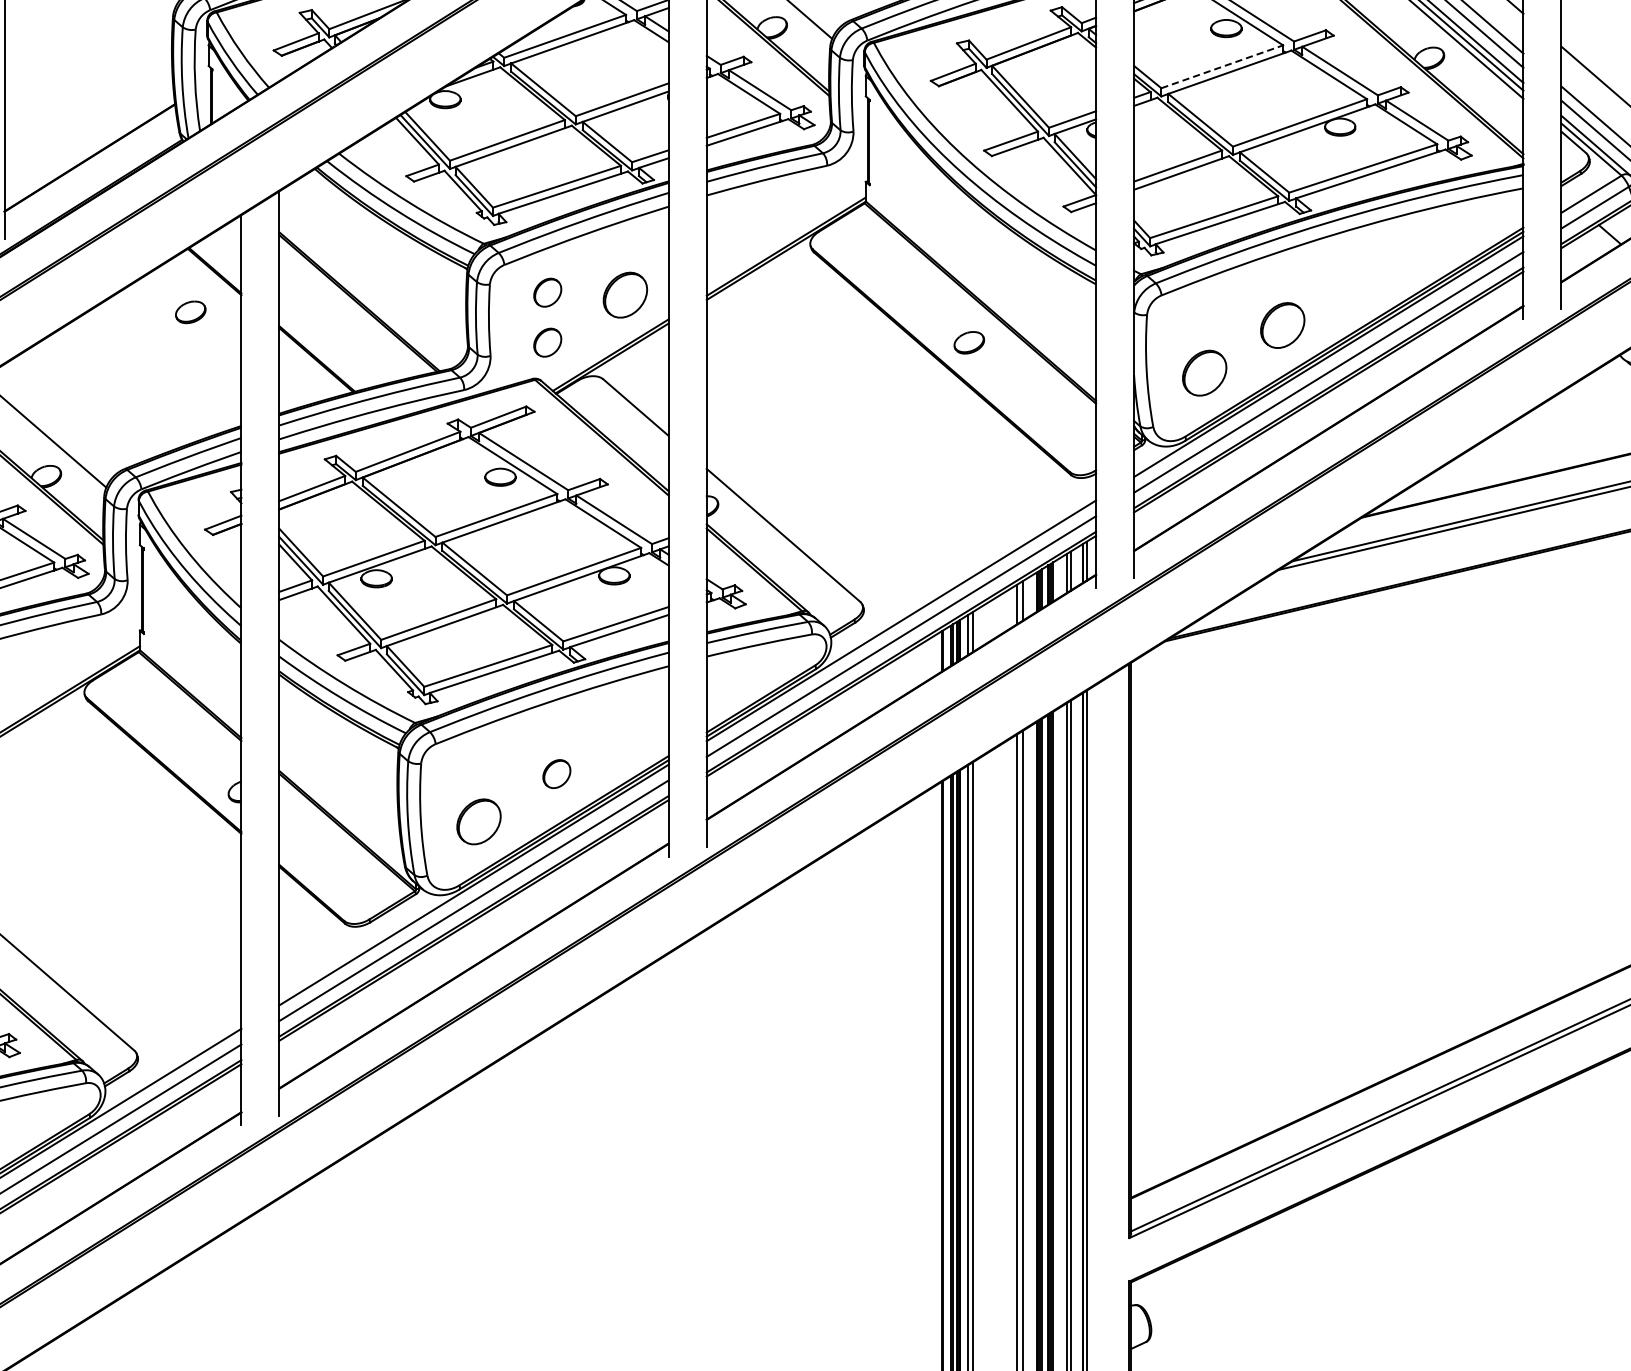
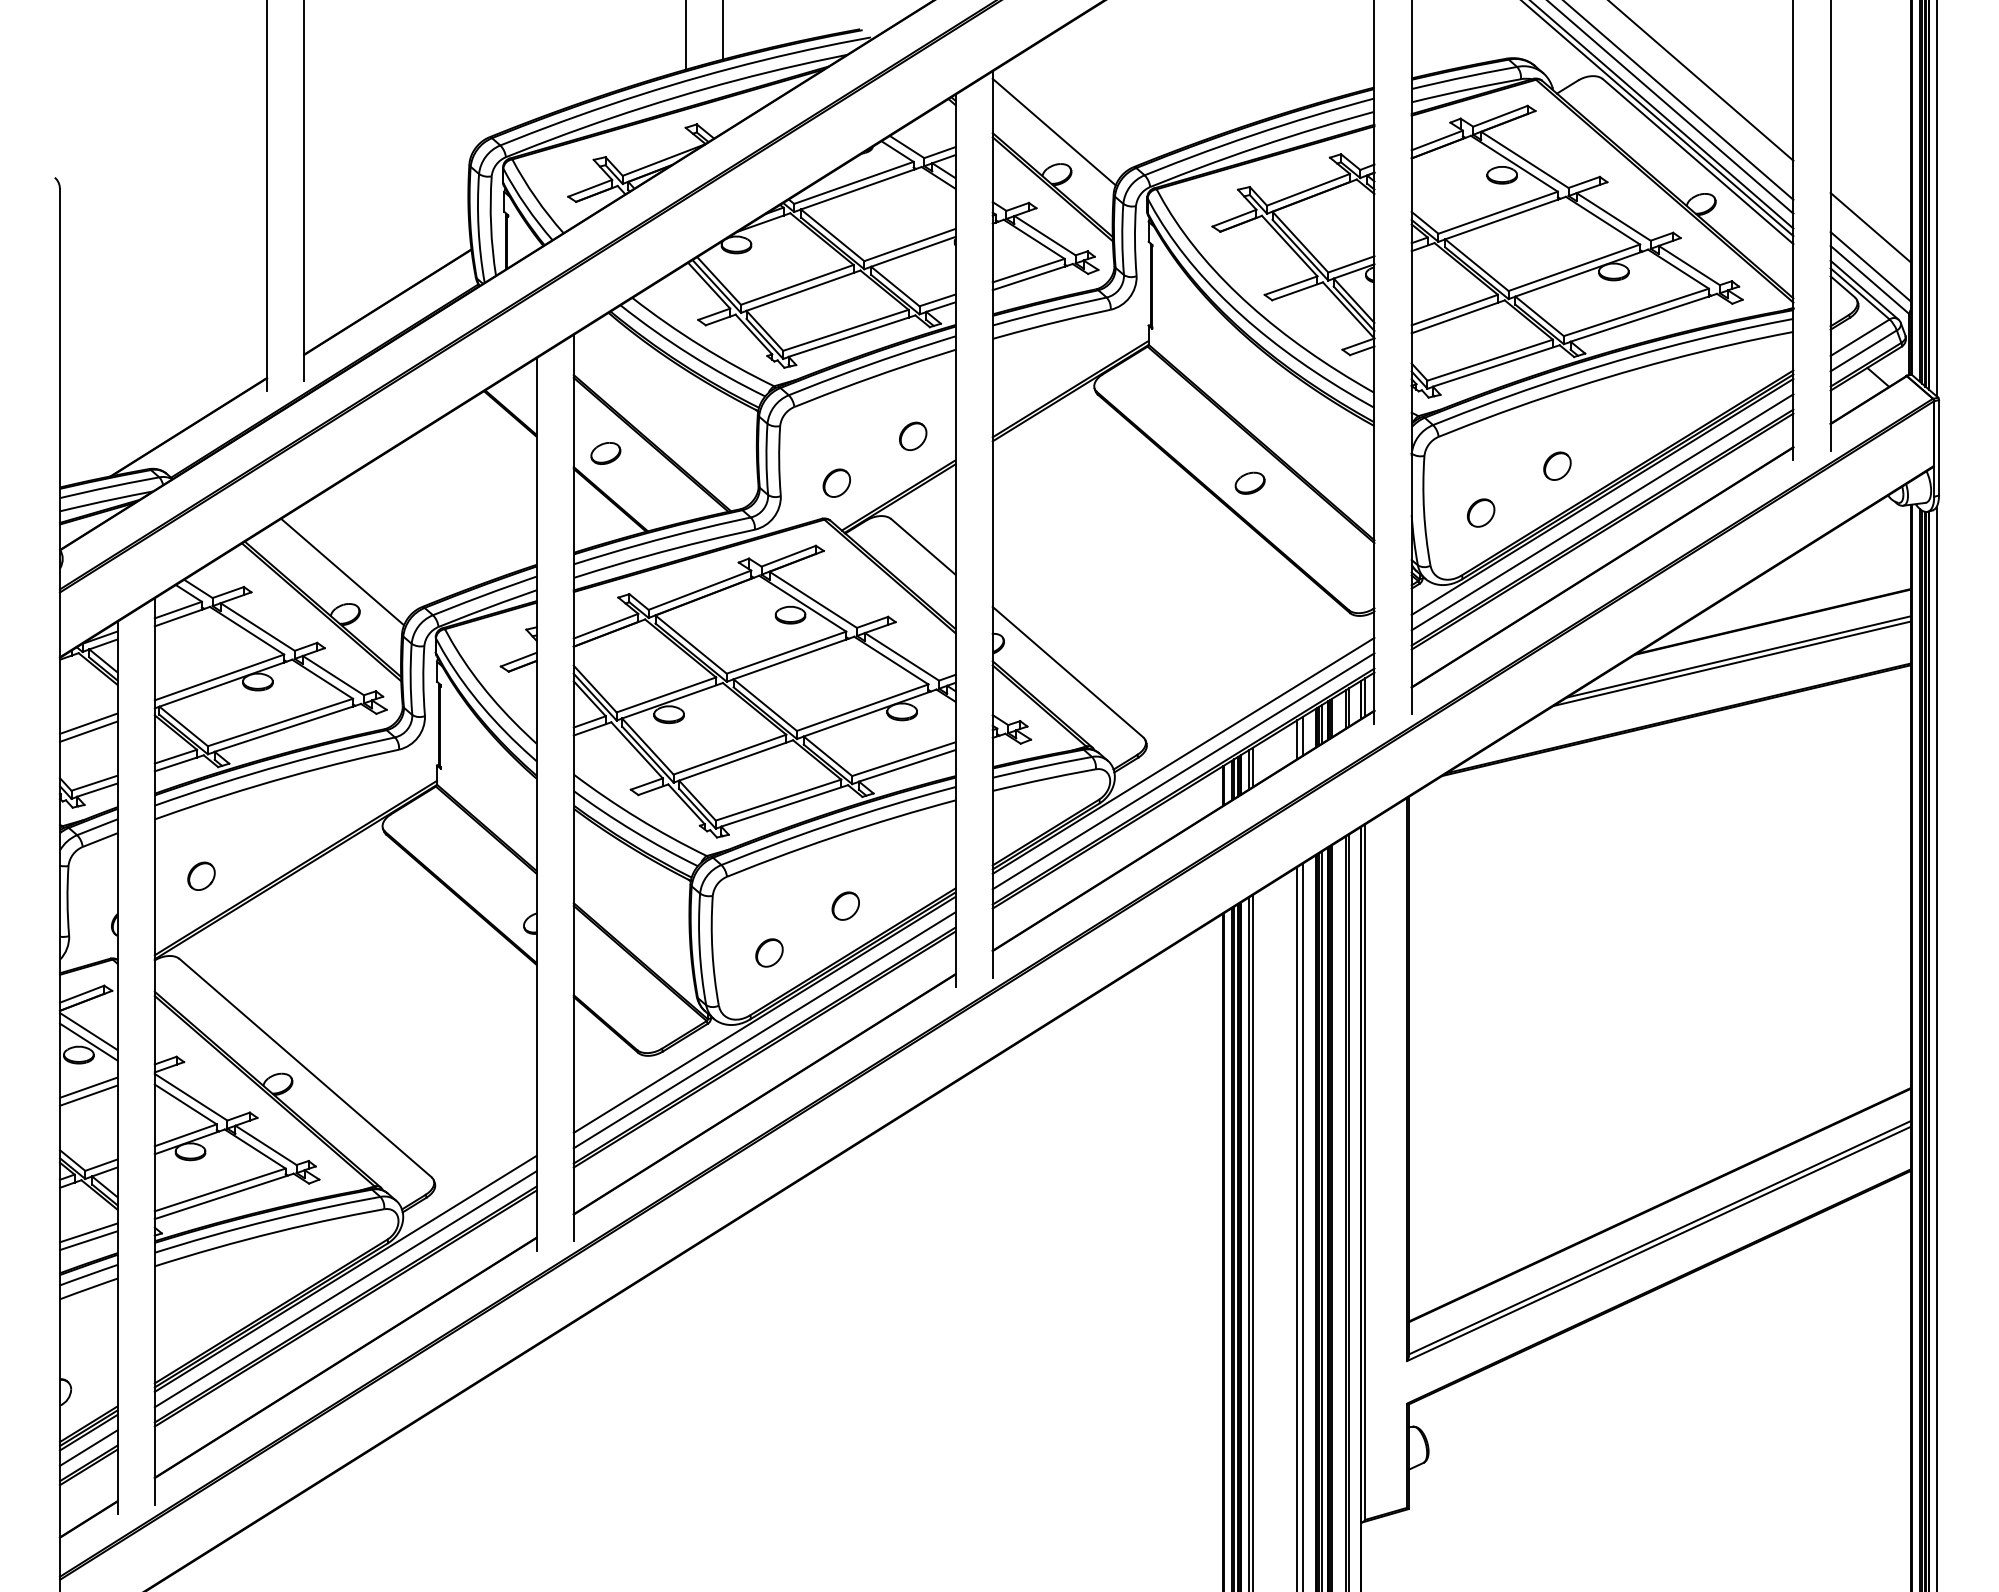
line: (1222, 66) -> (1498, 212), dashed -> solid
part: (547, 291) -> (836, 433), removed
part: (625, 294) -> (913, 435), size x0.62
part: (190, 312) -> (605, 453), moved
part: (1282, 324) -> (1557, 465), size x0.62
part: (1205, 372) -> (1481, 512), size x0.62
part: (479, 821) -> (769, 952), size x0.62

